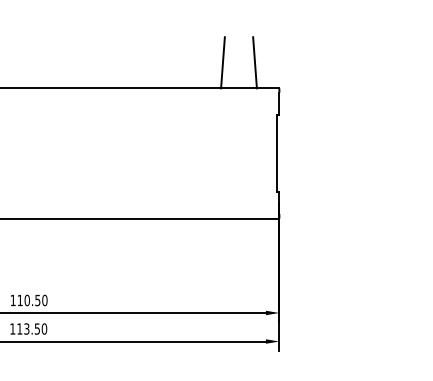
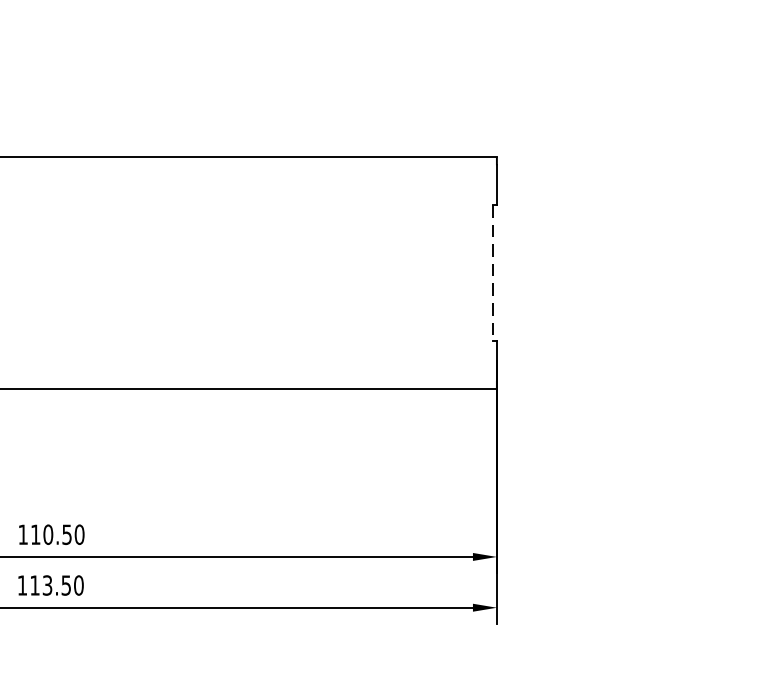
line: (222, 62) -> (395, 111), removed
line: (254, 62) -> (452, 111), removed
line: (277, 153) -> (493, 273), solid -> dashed

